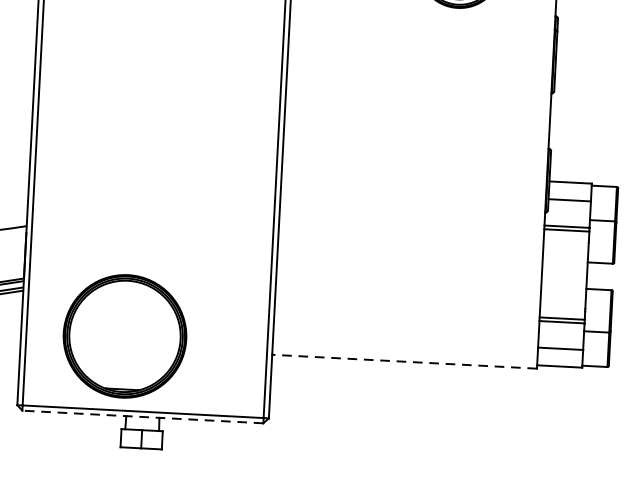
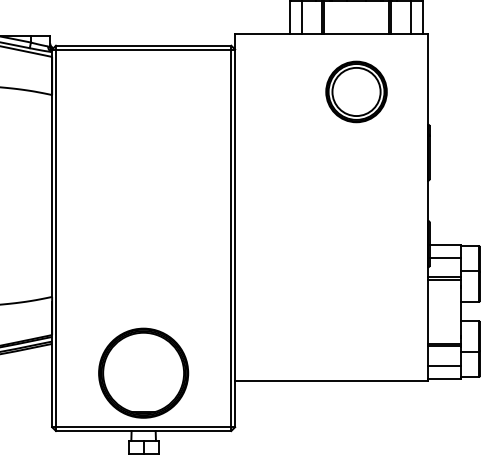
part: (124, 335) -> (143, 372), moved
line: (403, 361) -> (330, 380), dashed -> solid
line: (142, 417) -> (143, 431), dashed -> solid

